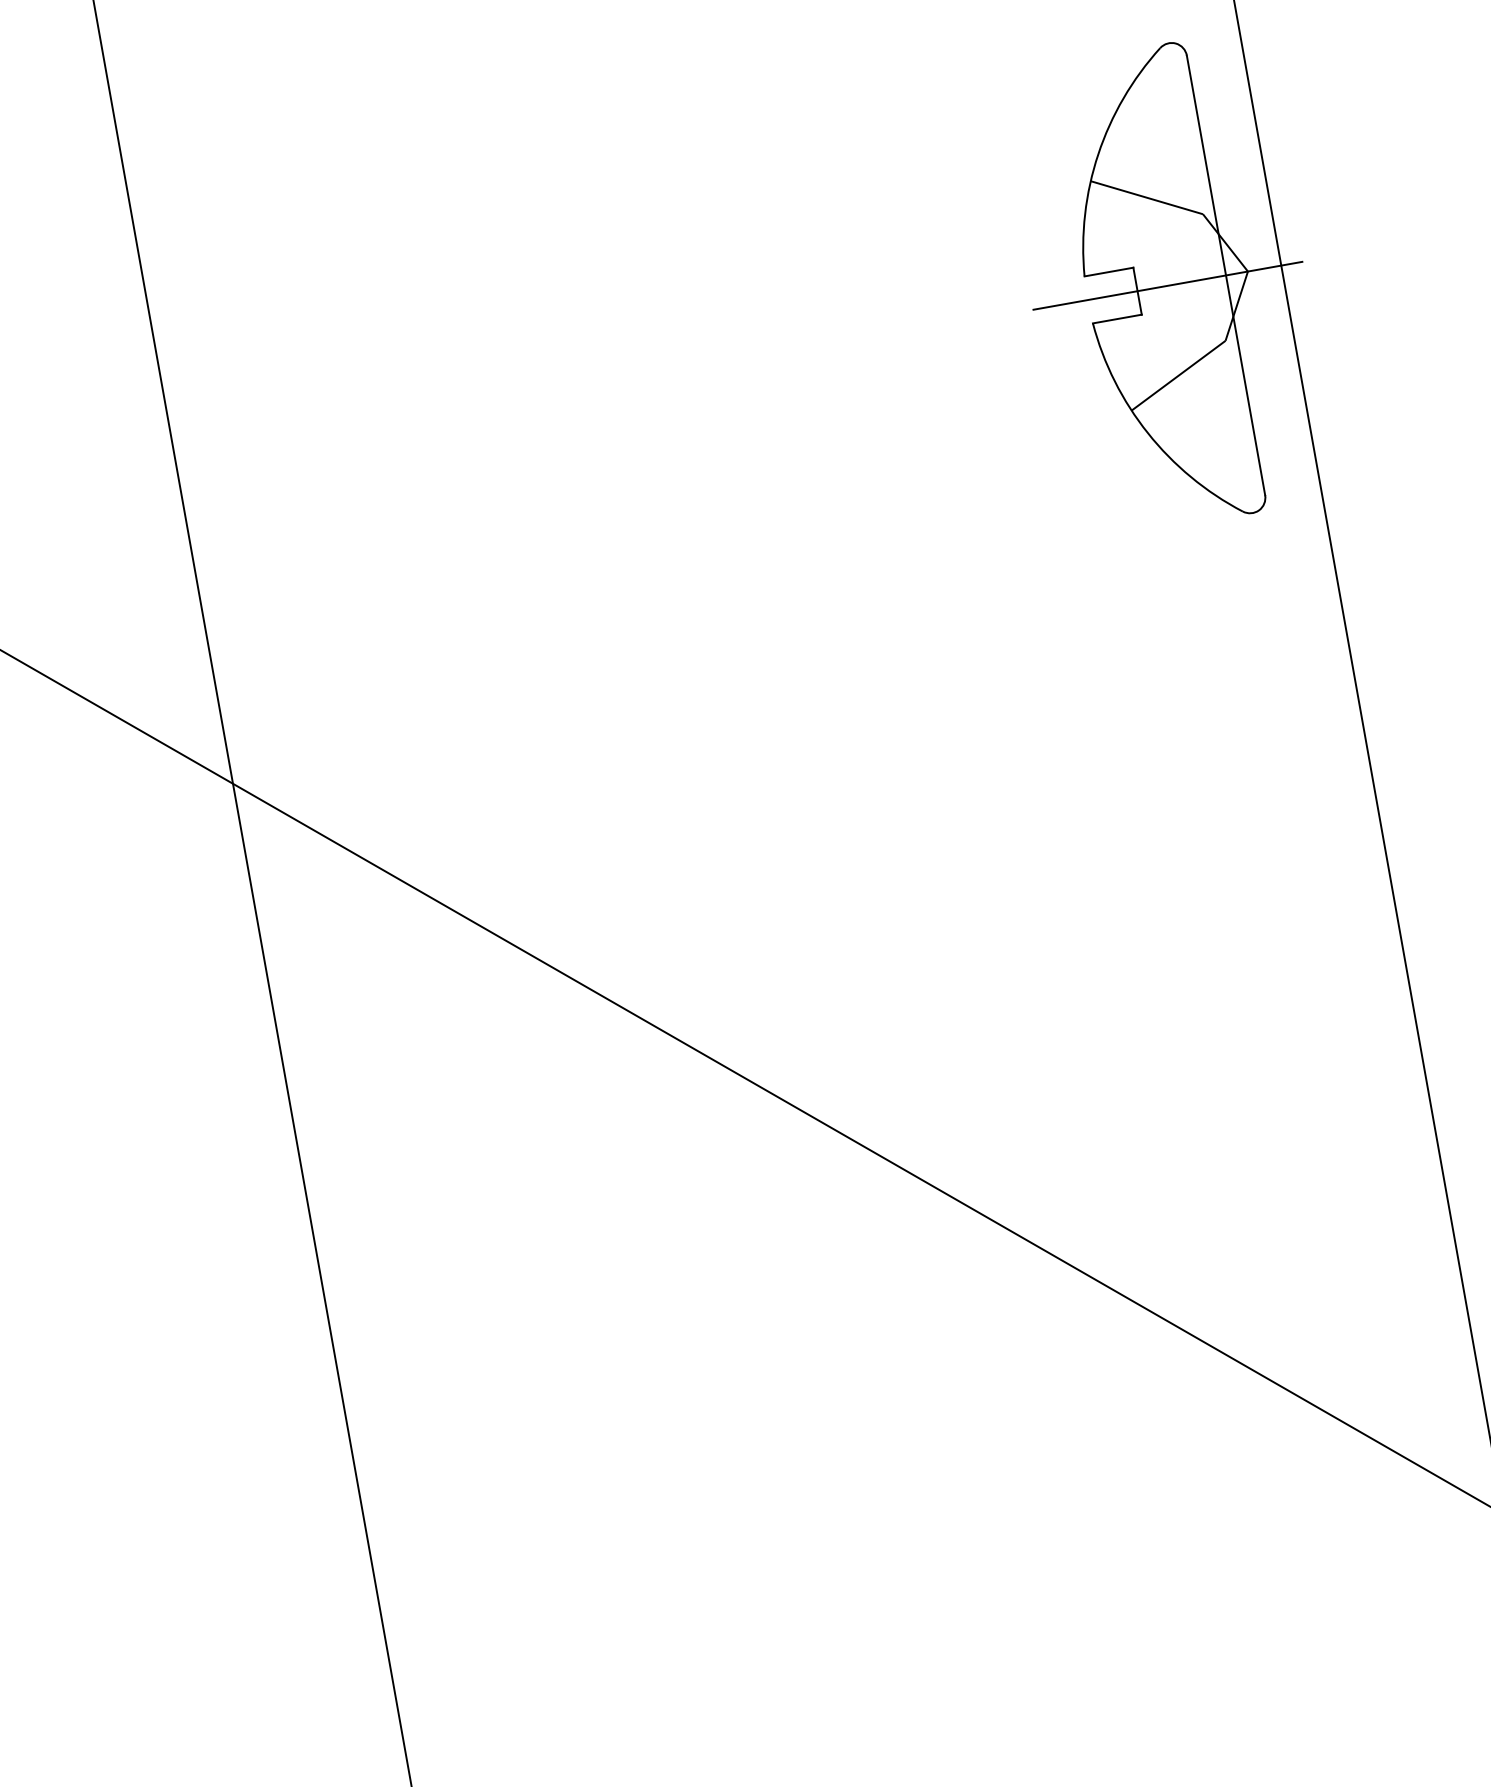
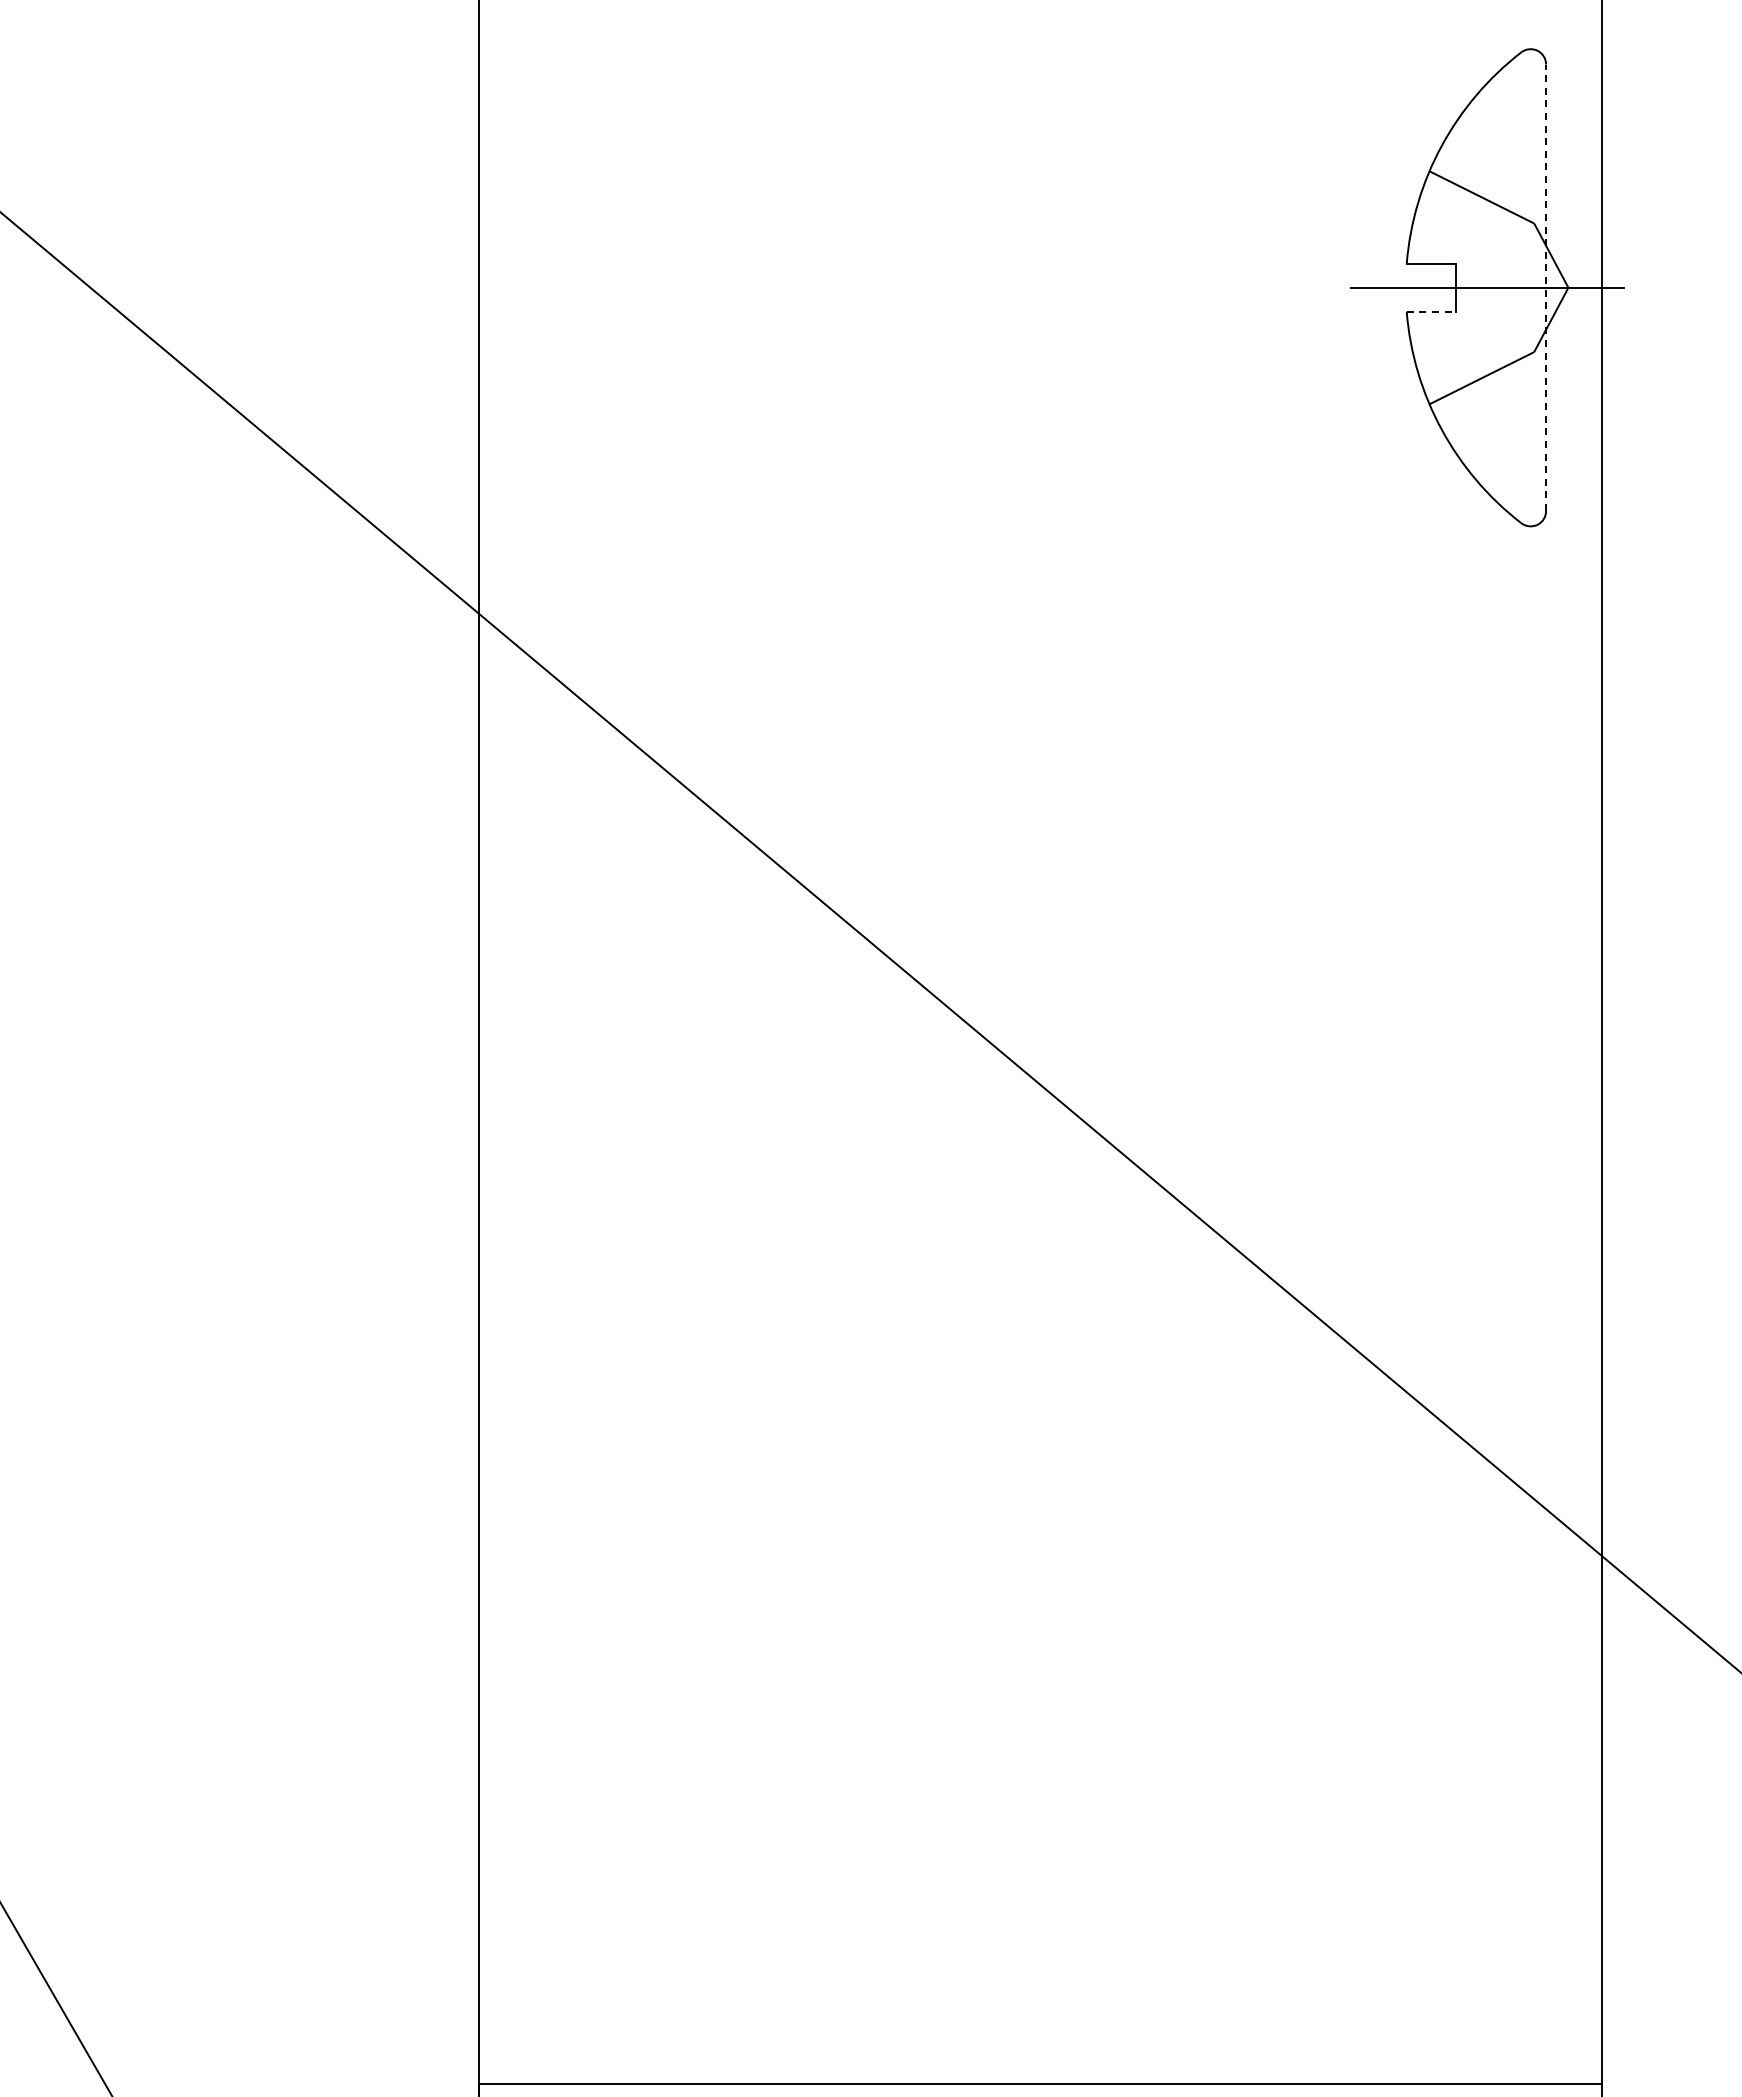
line: (1226, 275) -> (1546, 287), solid -> dashed
line: (1117, 318) -> (1431, 311), solid -> dashed

